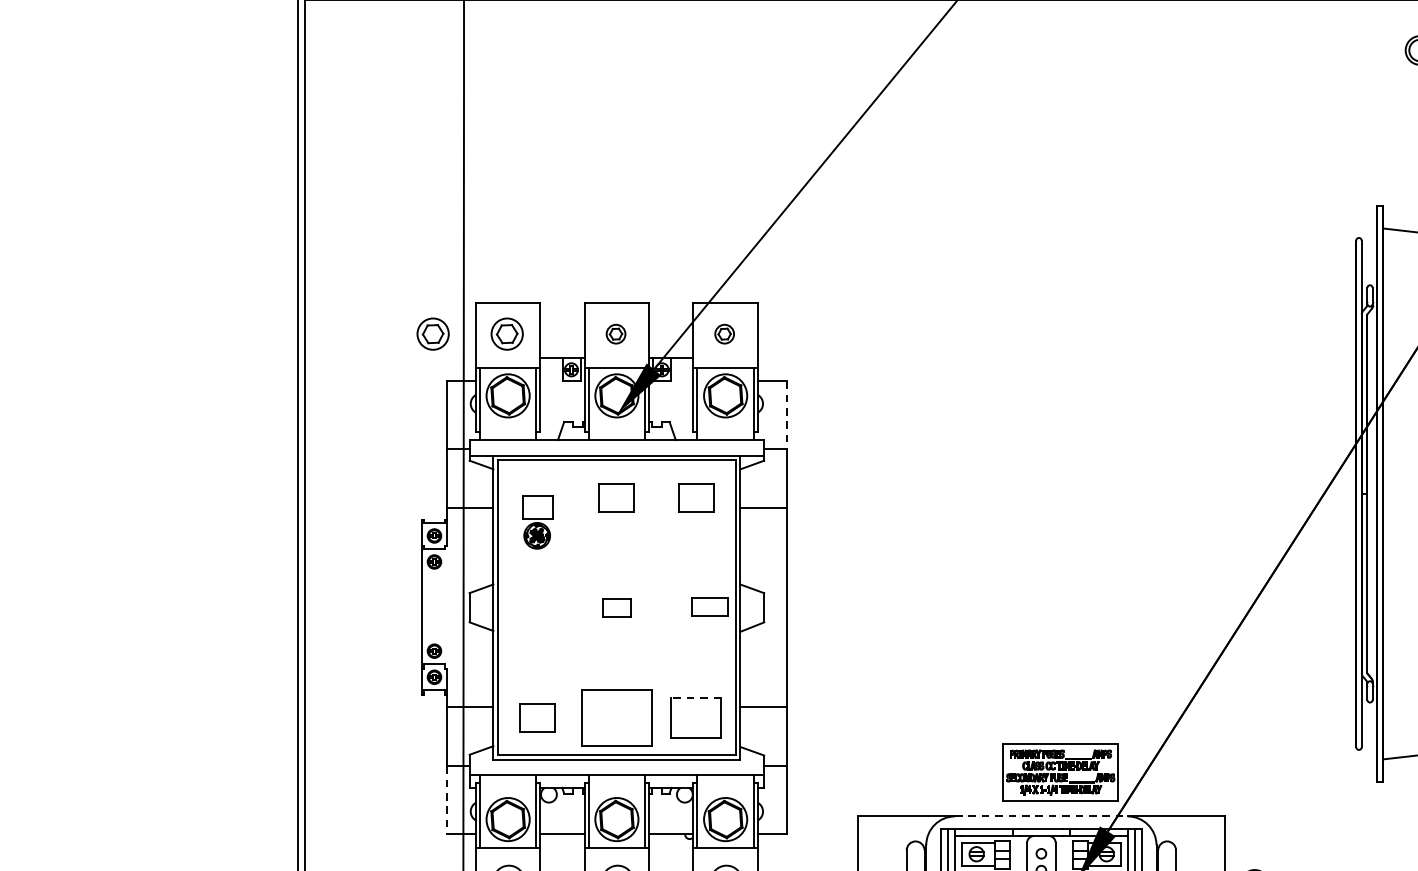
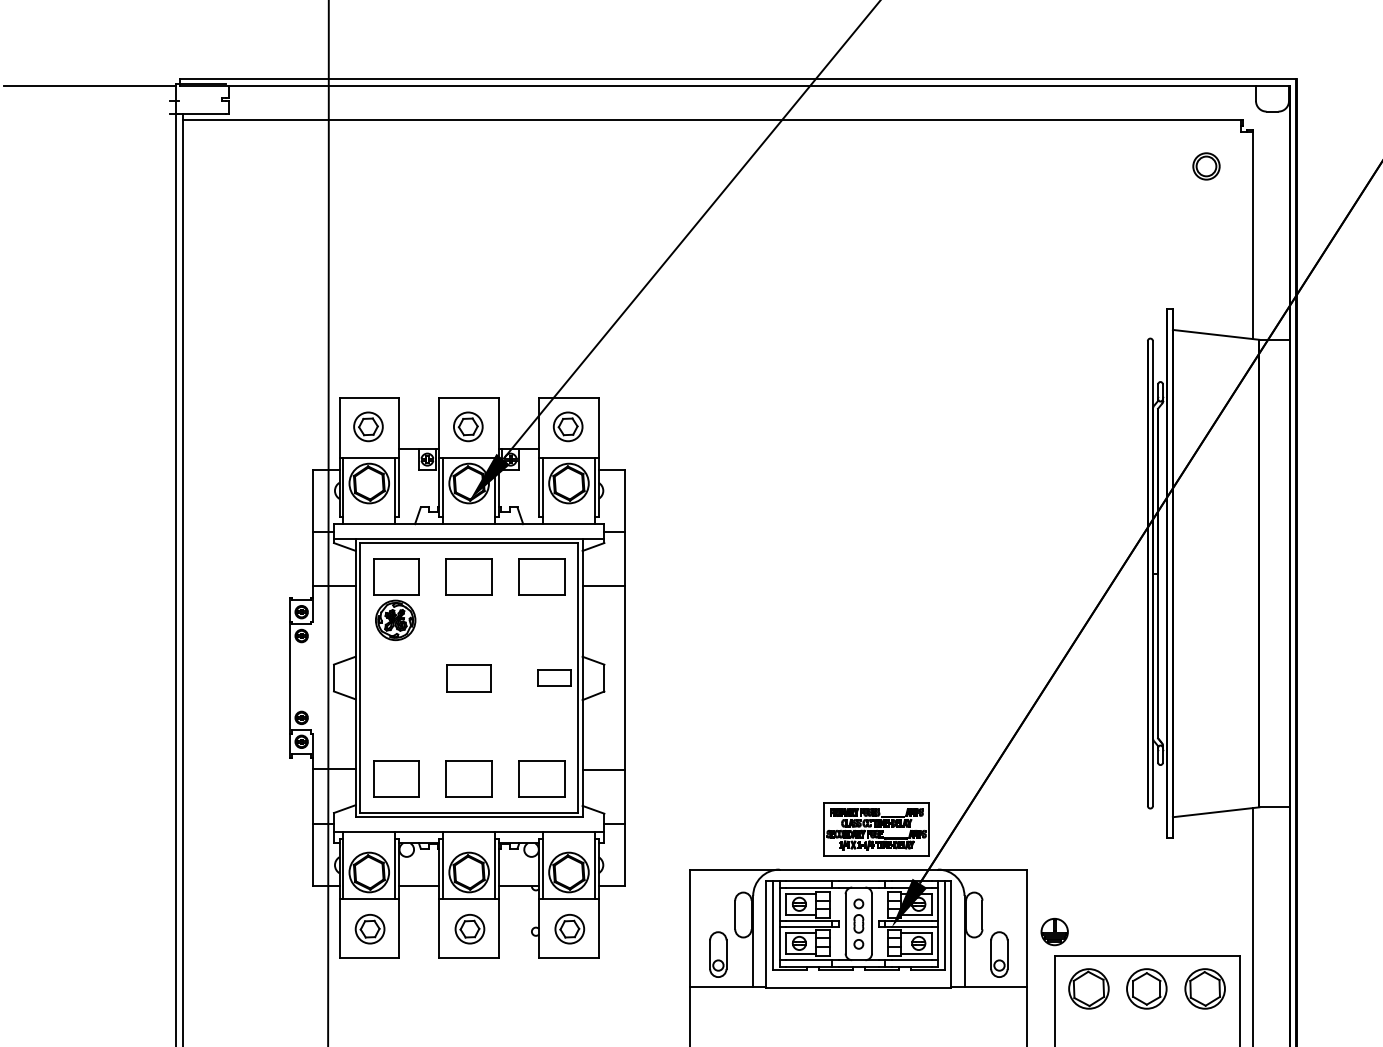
part: (433, 333) -> (300, 426), removed
part: (616, 333) -> (468, 426), size x1.67
part: (724, 333) -> (567, 426), size x1.67
line: (787, 415) -> (625, 501), dashed -> solid
part: (616, 497) -> (468, 576), size x1.43
part: (695, 497) -> (541, 576), size x1.43
part: (537, 522) -> (396, 599), size x1.67
part: (616, 608) -> (468, 678), size x1.67
line: (695, 697) -> (541, 760), dashed -> solid
part: (537, 717) -> (396, 778), size x1.43
part: (616, 717) -> (468, 778), size x0.71
line: (447, 801) -> (313, 855), dashed -> solid
line: (1042, 816) -> (859, 869), dashed -> solid

